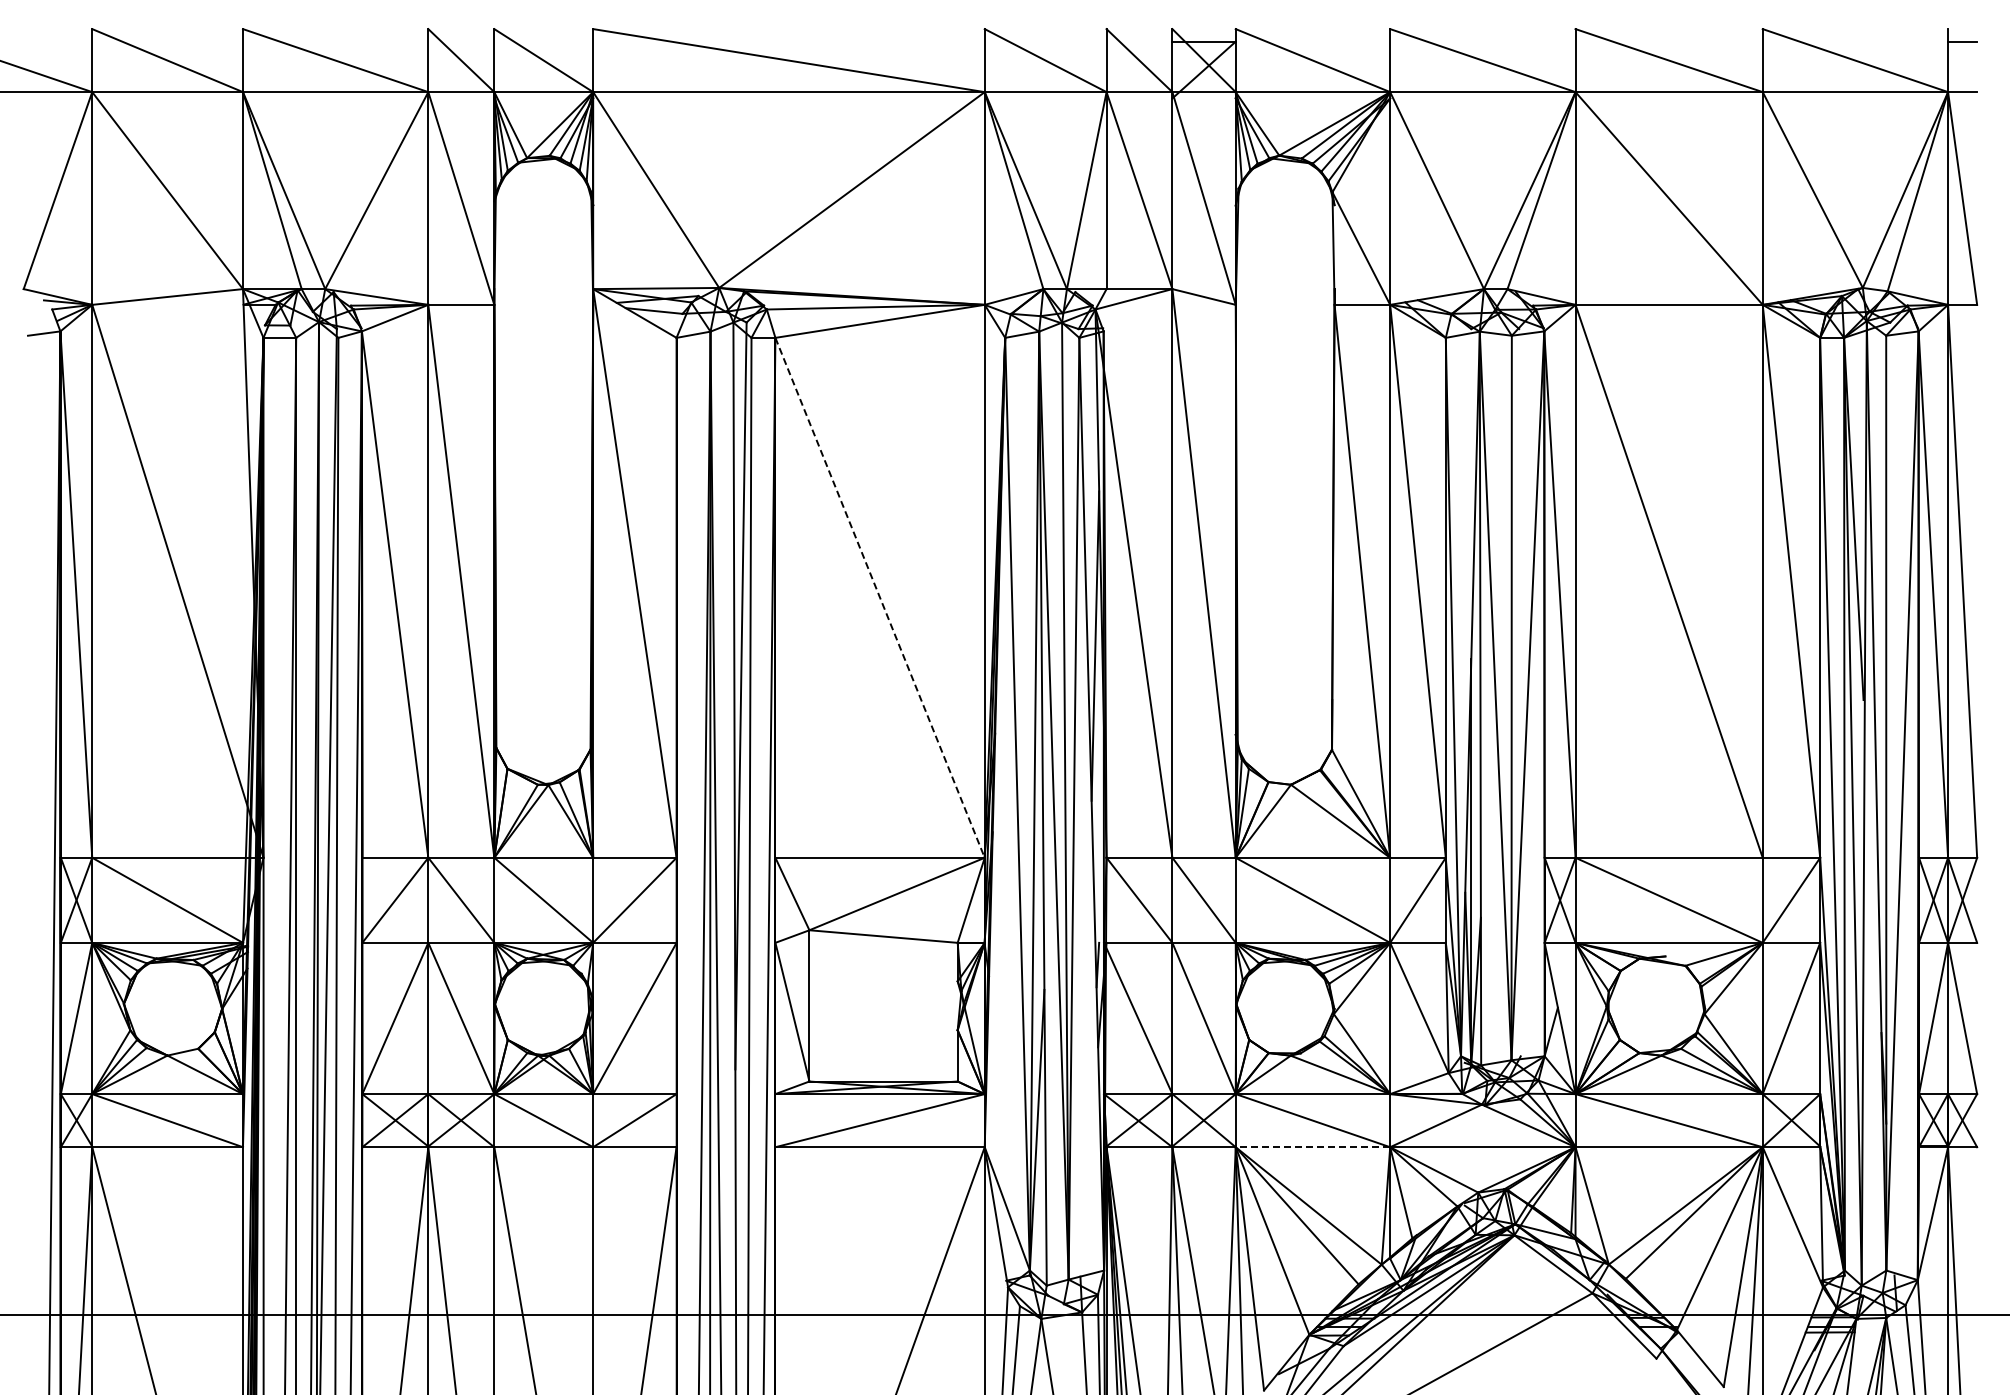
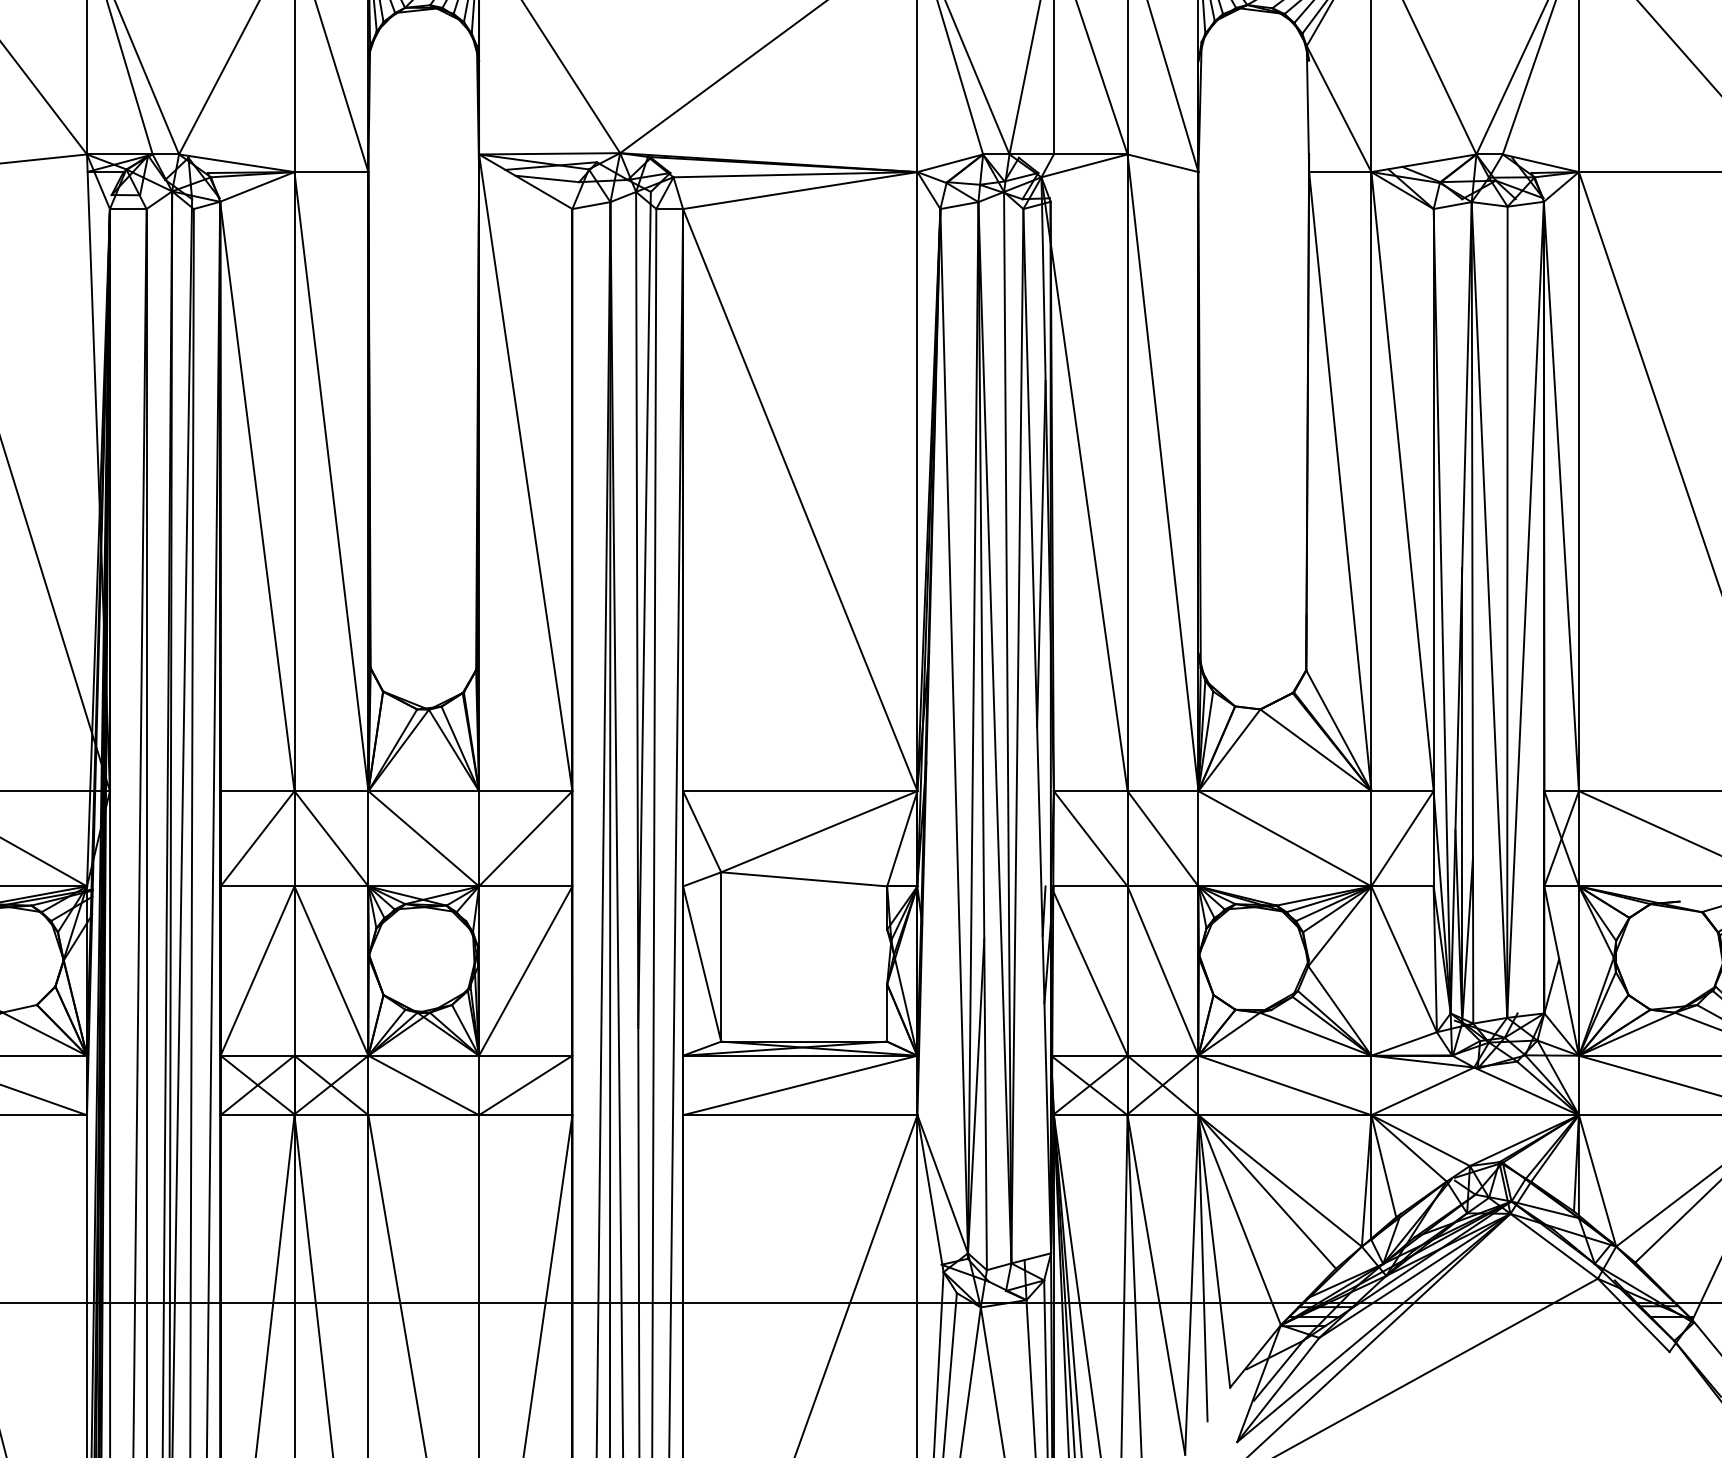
line: (880, 598) -> (800, 500), dashed -> solid
line: (1312, 1147) -> (1284, 1115), dashed -> solid

